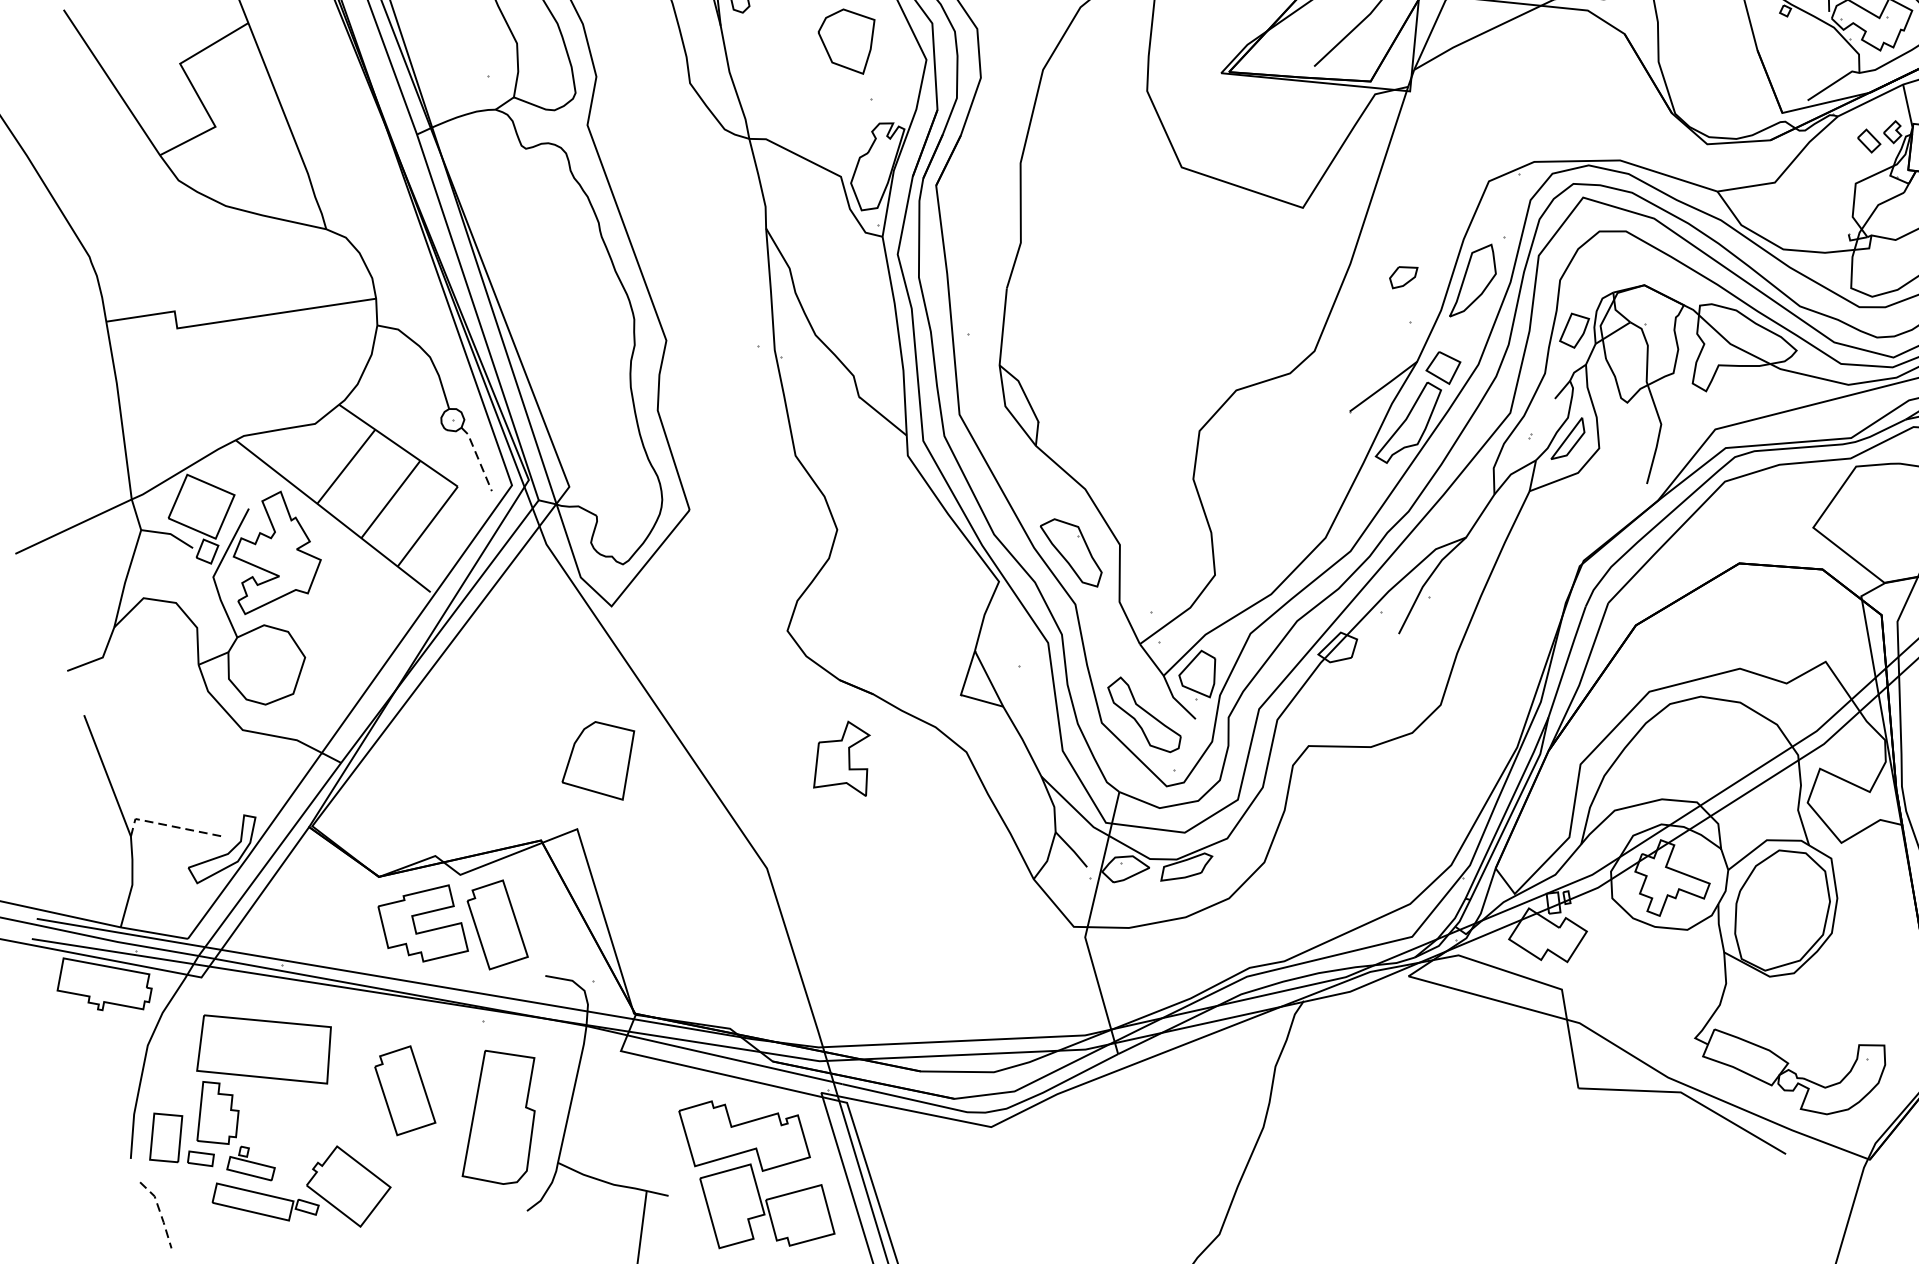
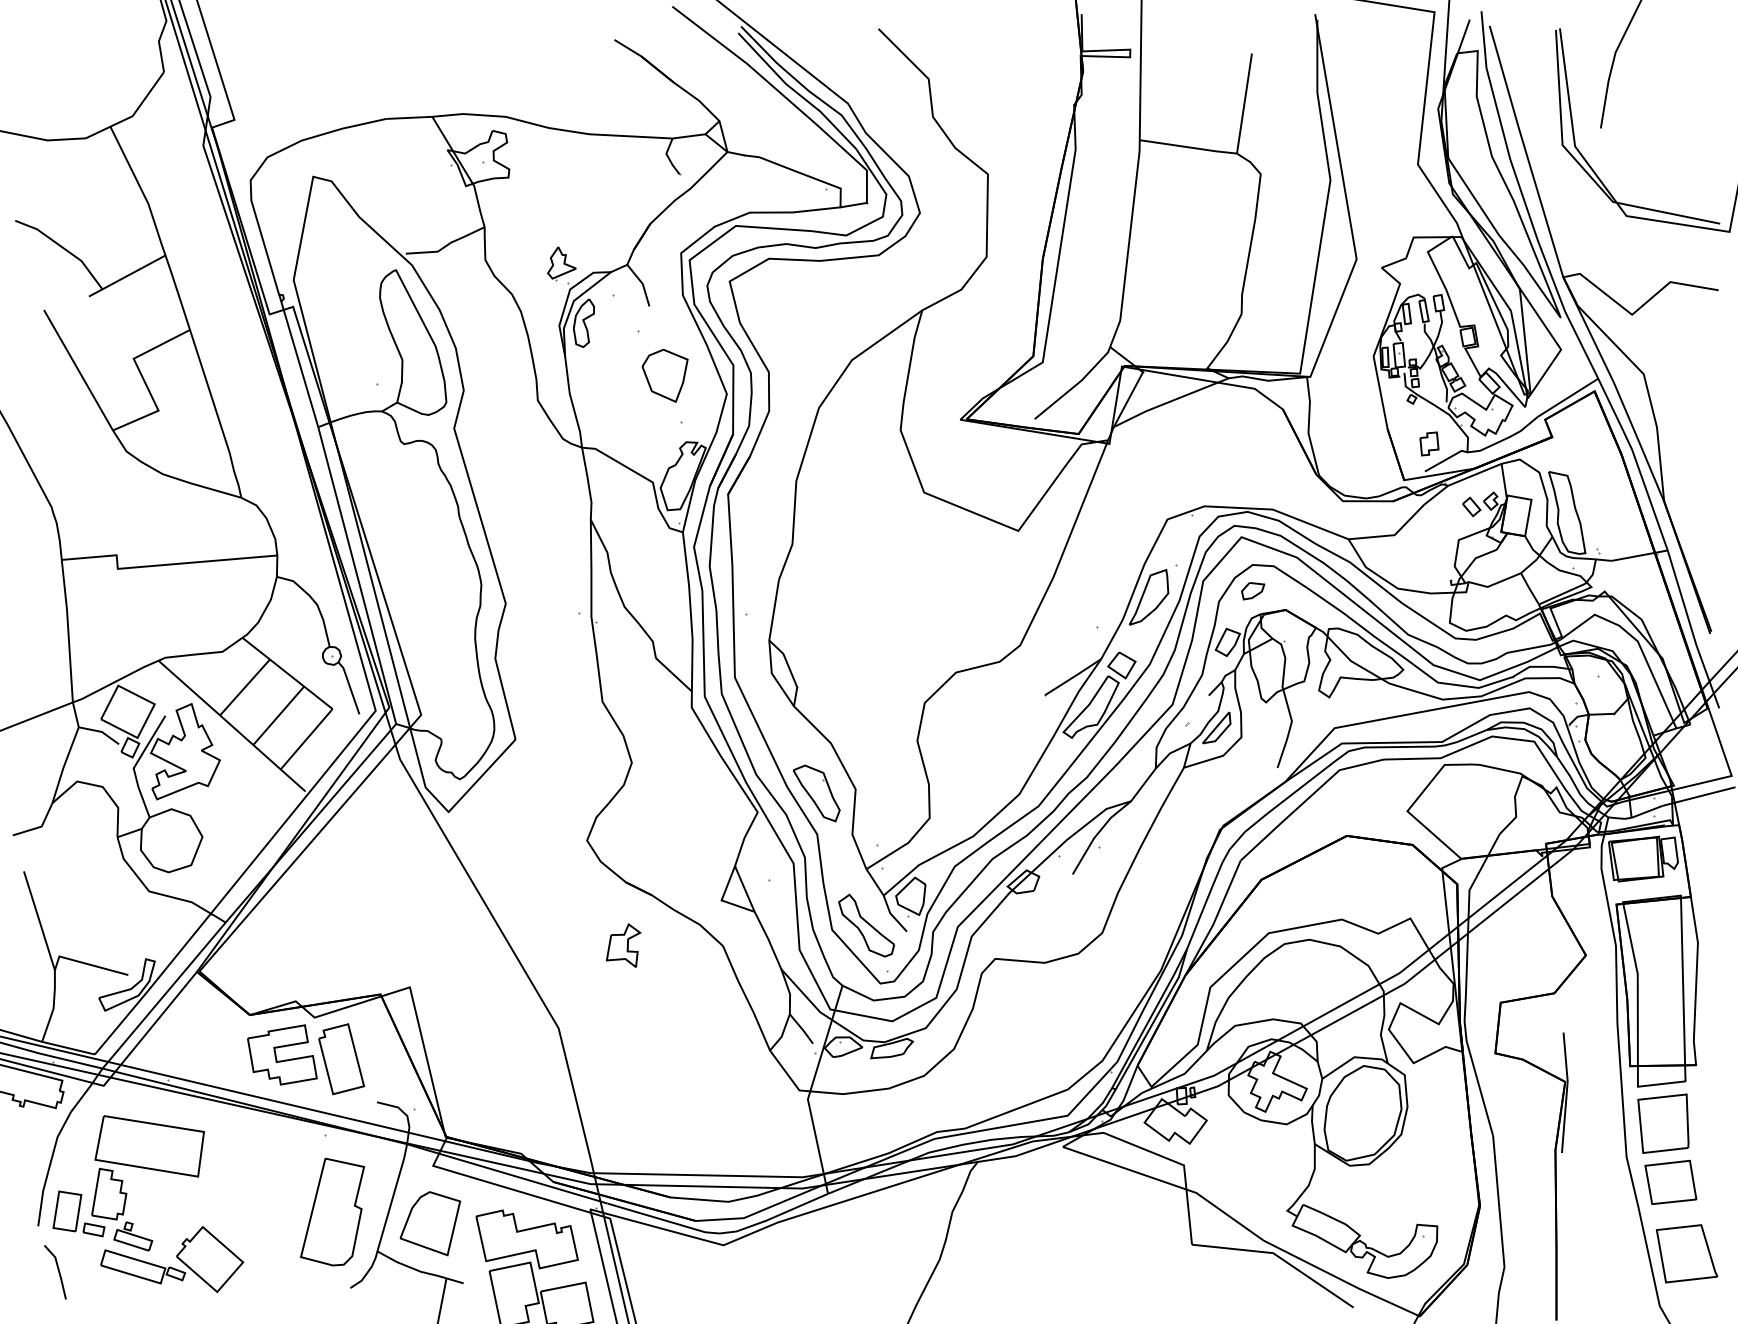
part: (1811, 64) -> (1429, 443), added
part: (1404, 277) -> (1253, 591), moved
line: (478, 458) -> (350, 687), dashed -> solid
part: (841, 759) -> (623, 945), size x0.71
part: (598, 761) -> (430, 1223), moved
line: (169, 825) -> (86, 963), dashed -> solid
part: (404, 1091) -> (259, 1186), removed
line: (159, 1212) -> (58, 1270), dashed -> solid

